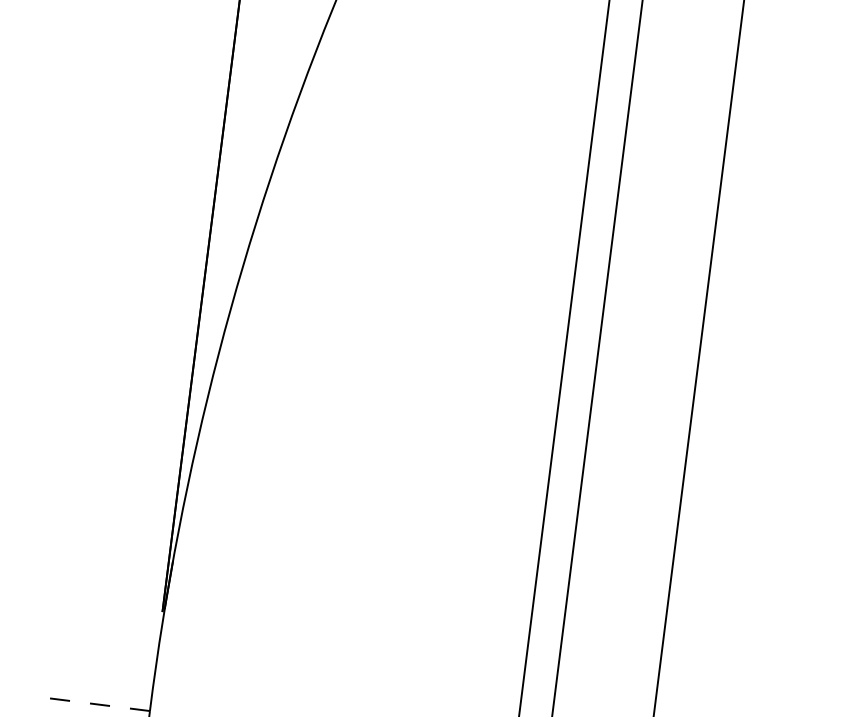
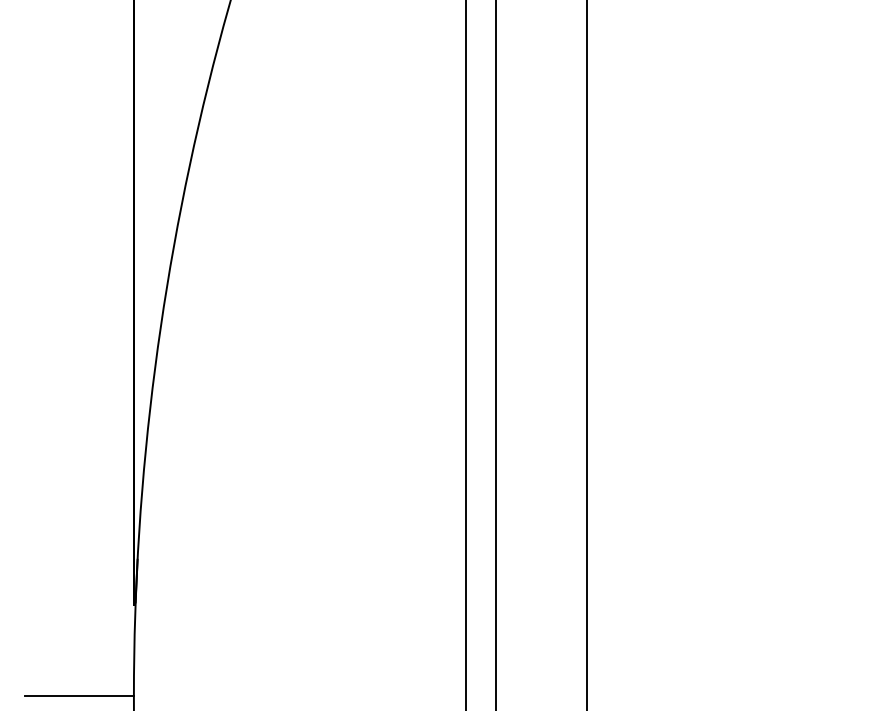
line: (89, 703) -> (78, 696), dashed -> solid

